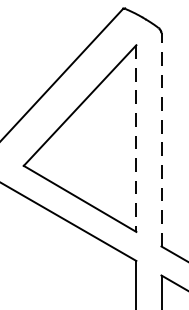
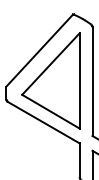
line: (136, 137) -> (79, 80), dashed -> solid
line: (161, 139) -> (92, 81), dashed -> solid

